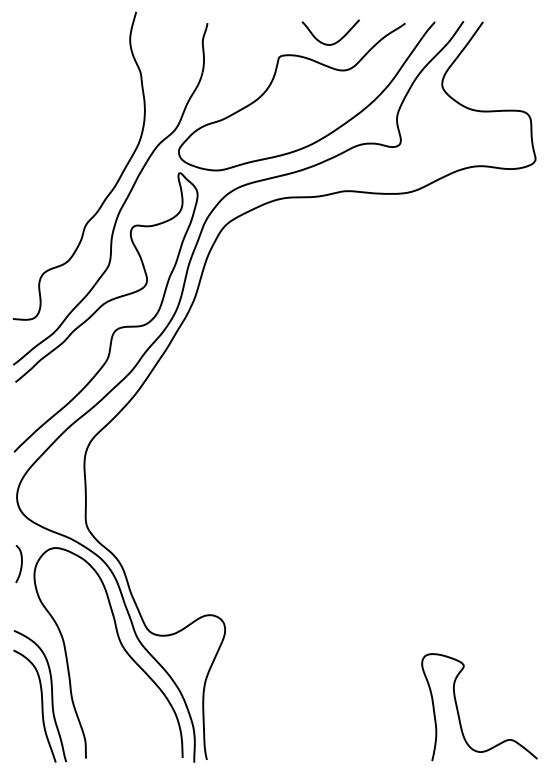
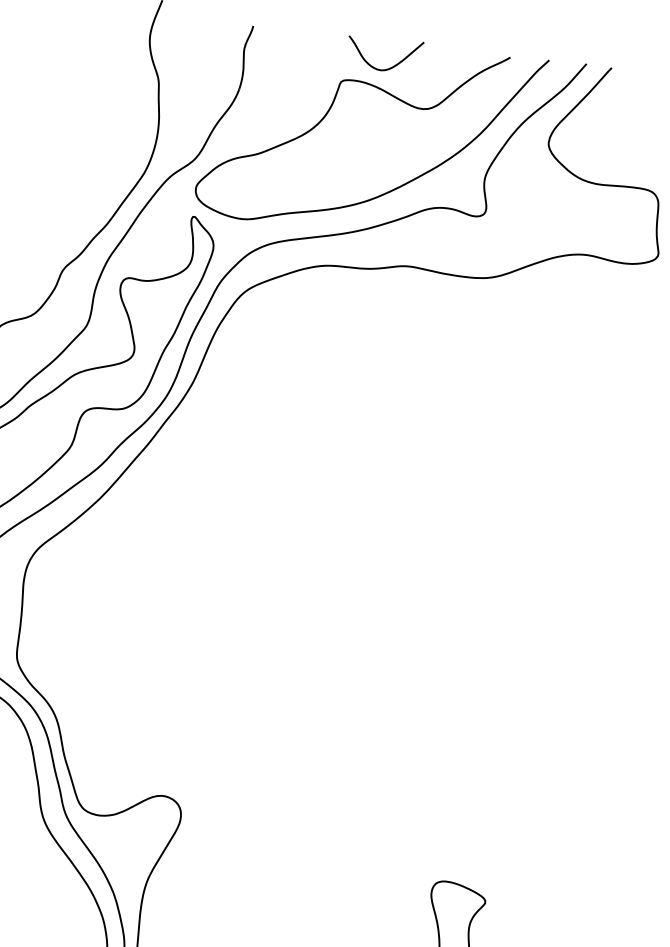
curve: (337, 40) -> (392, 65), moved

